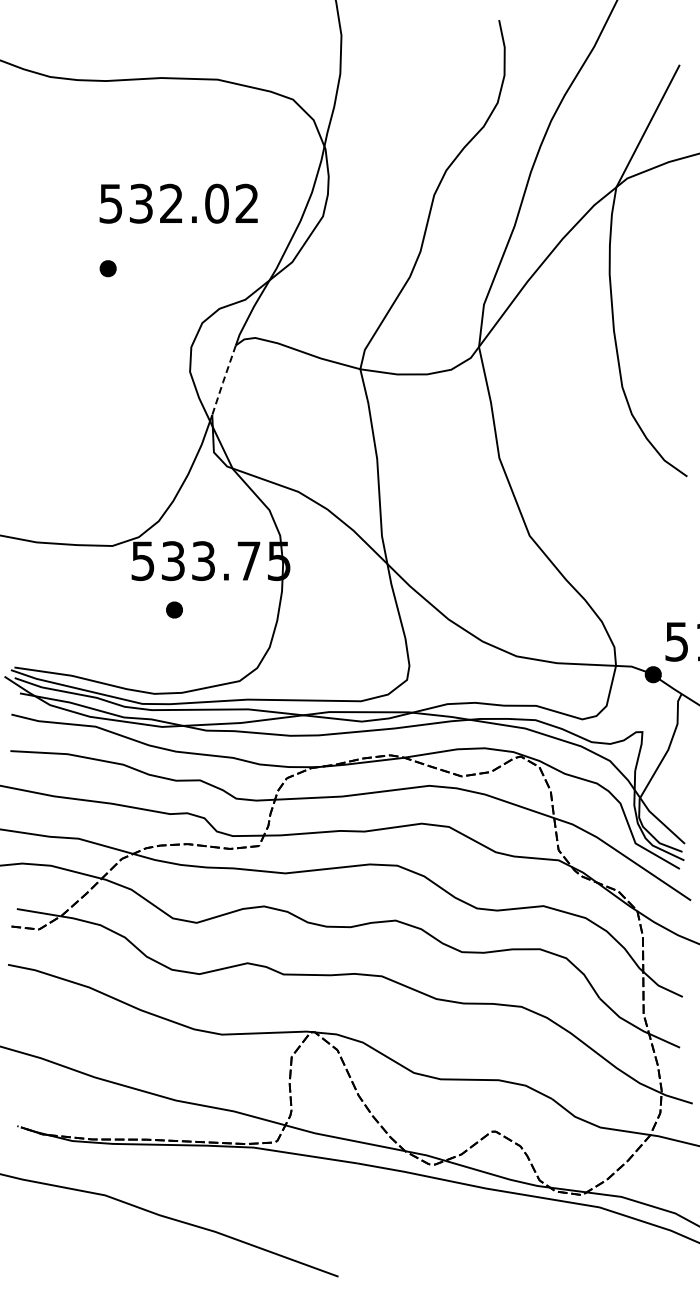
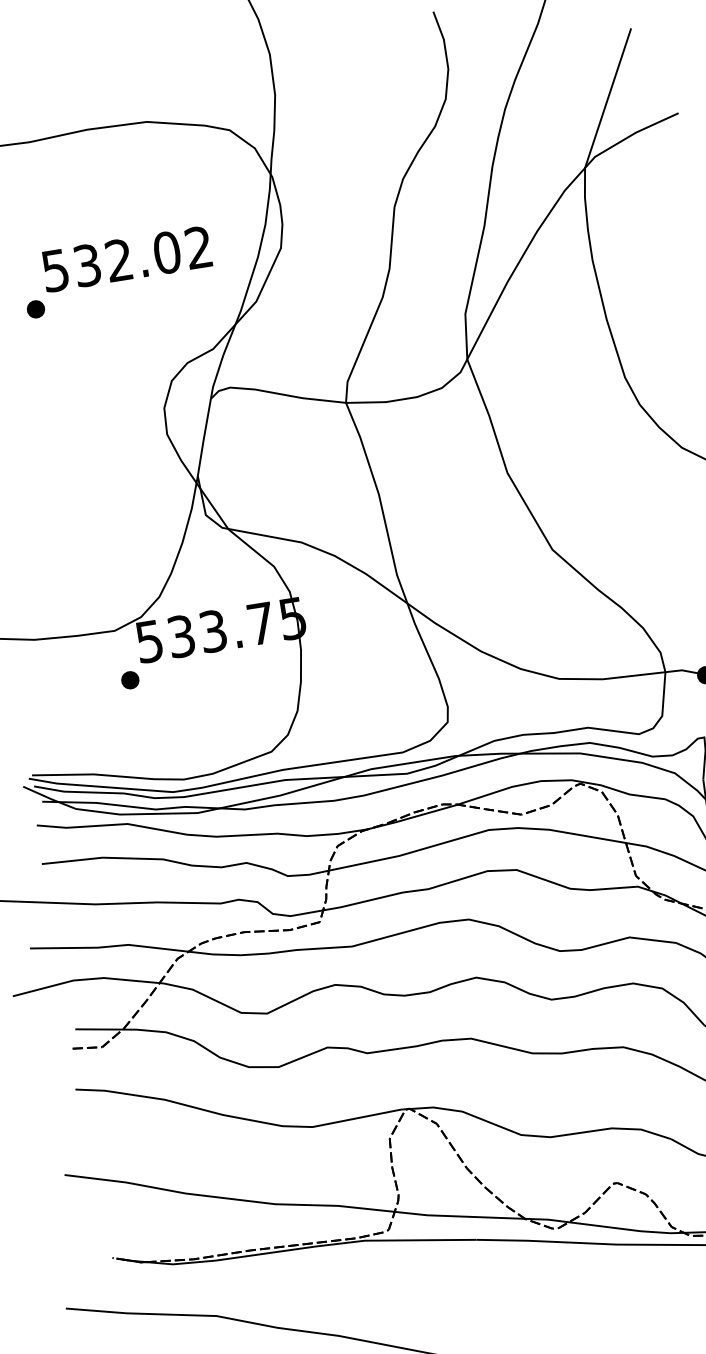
part: (107, 268) -> (35, 309), moved
line: (223, 380) -> (203, 437), dashed -> solid
part: (174, 609) -> (130, 679), moved

